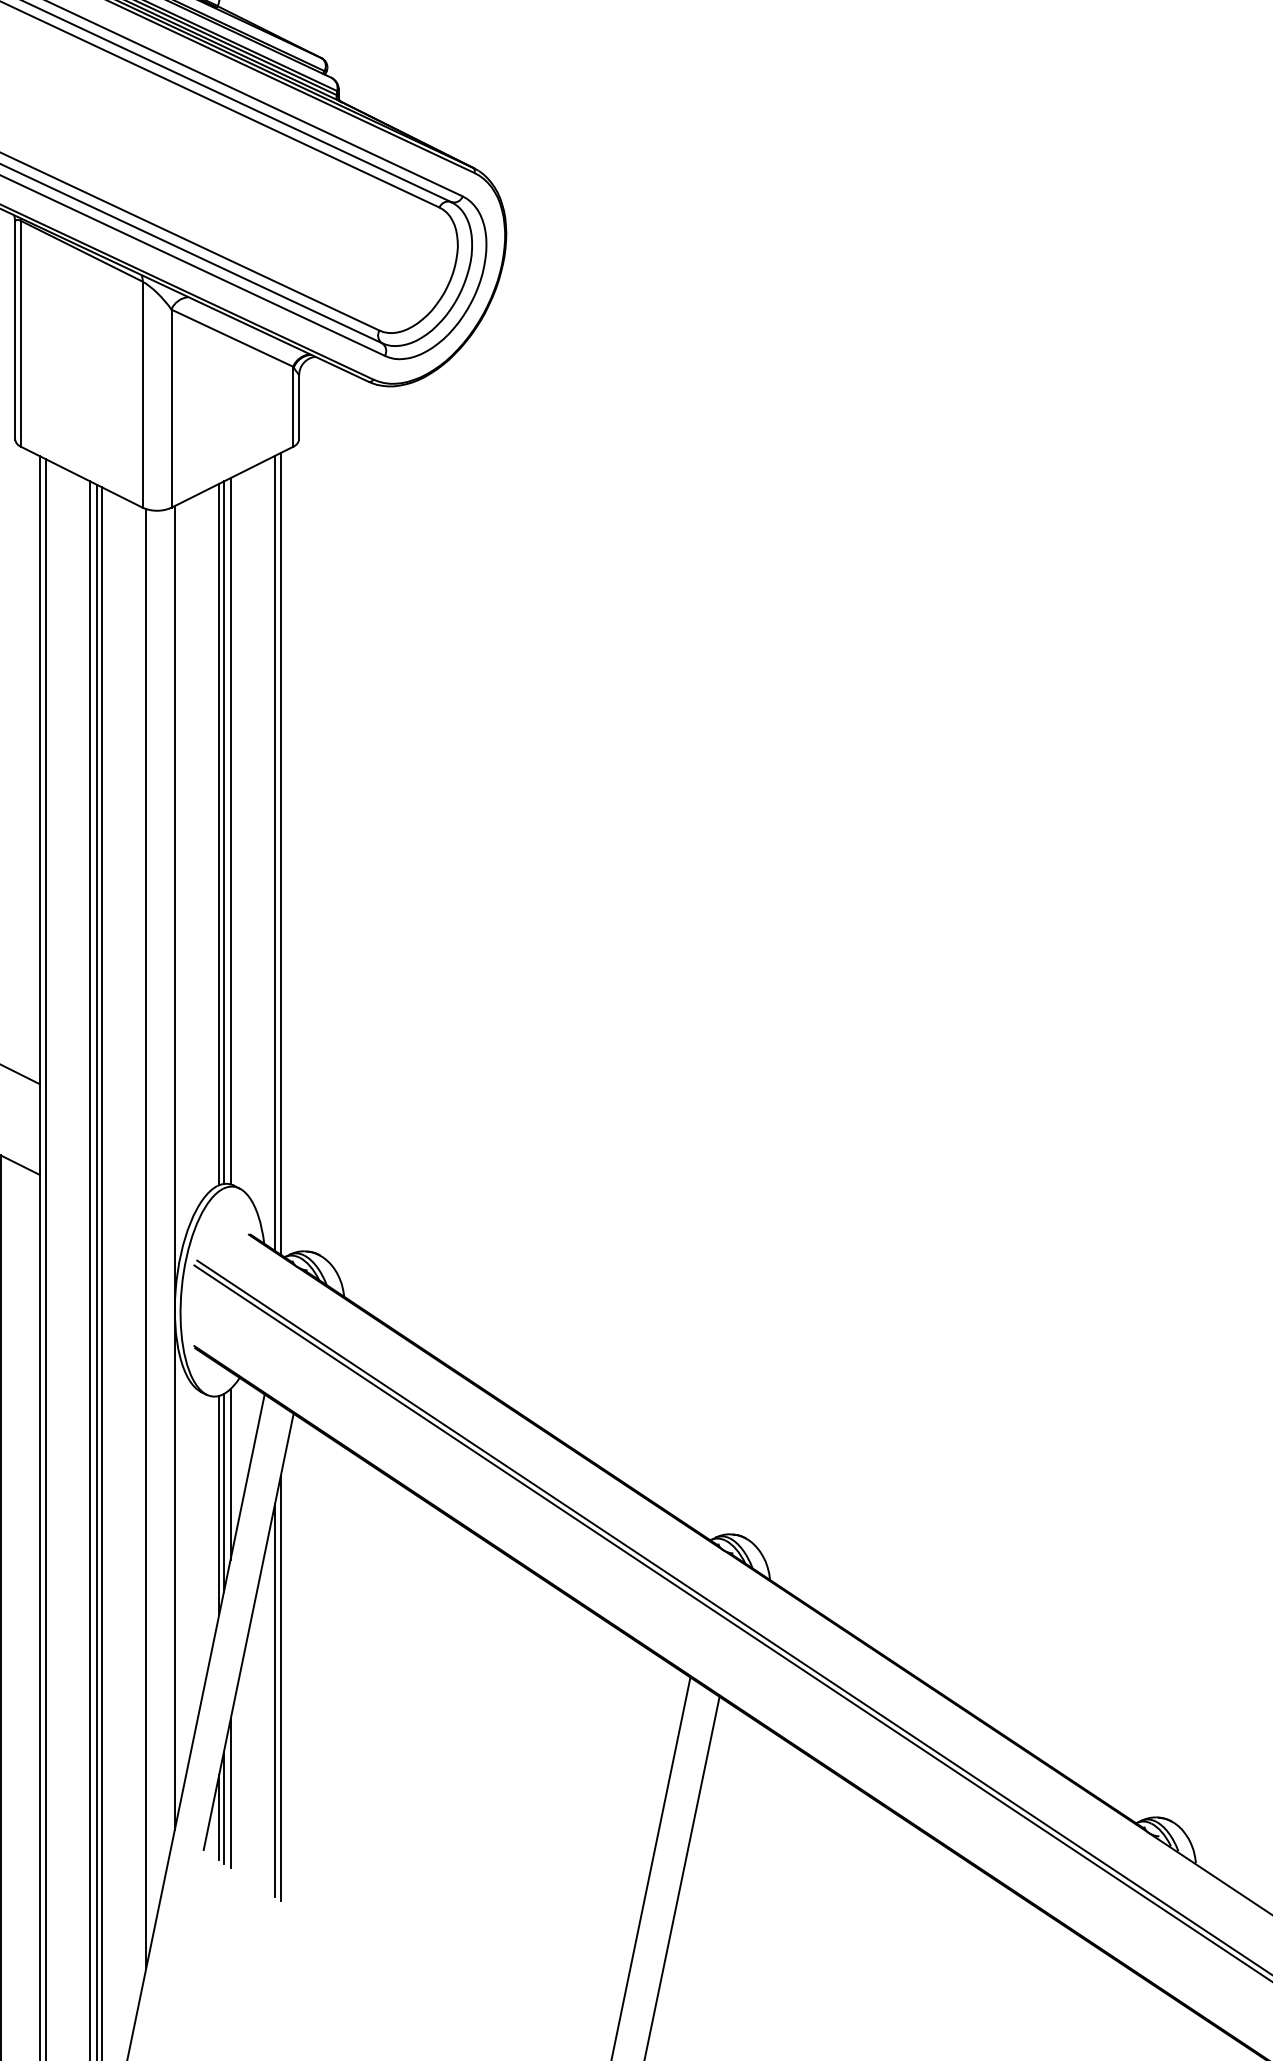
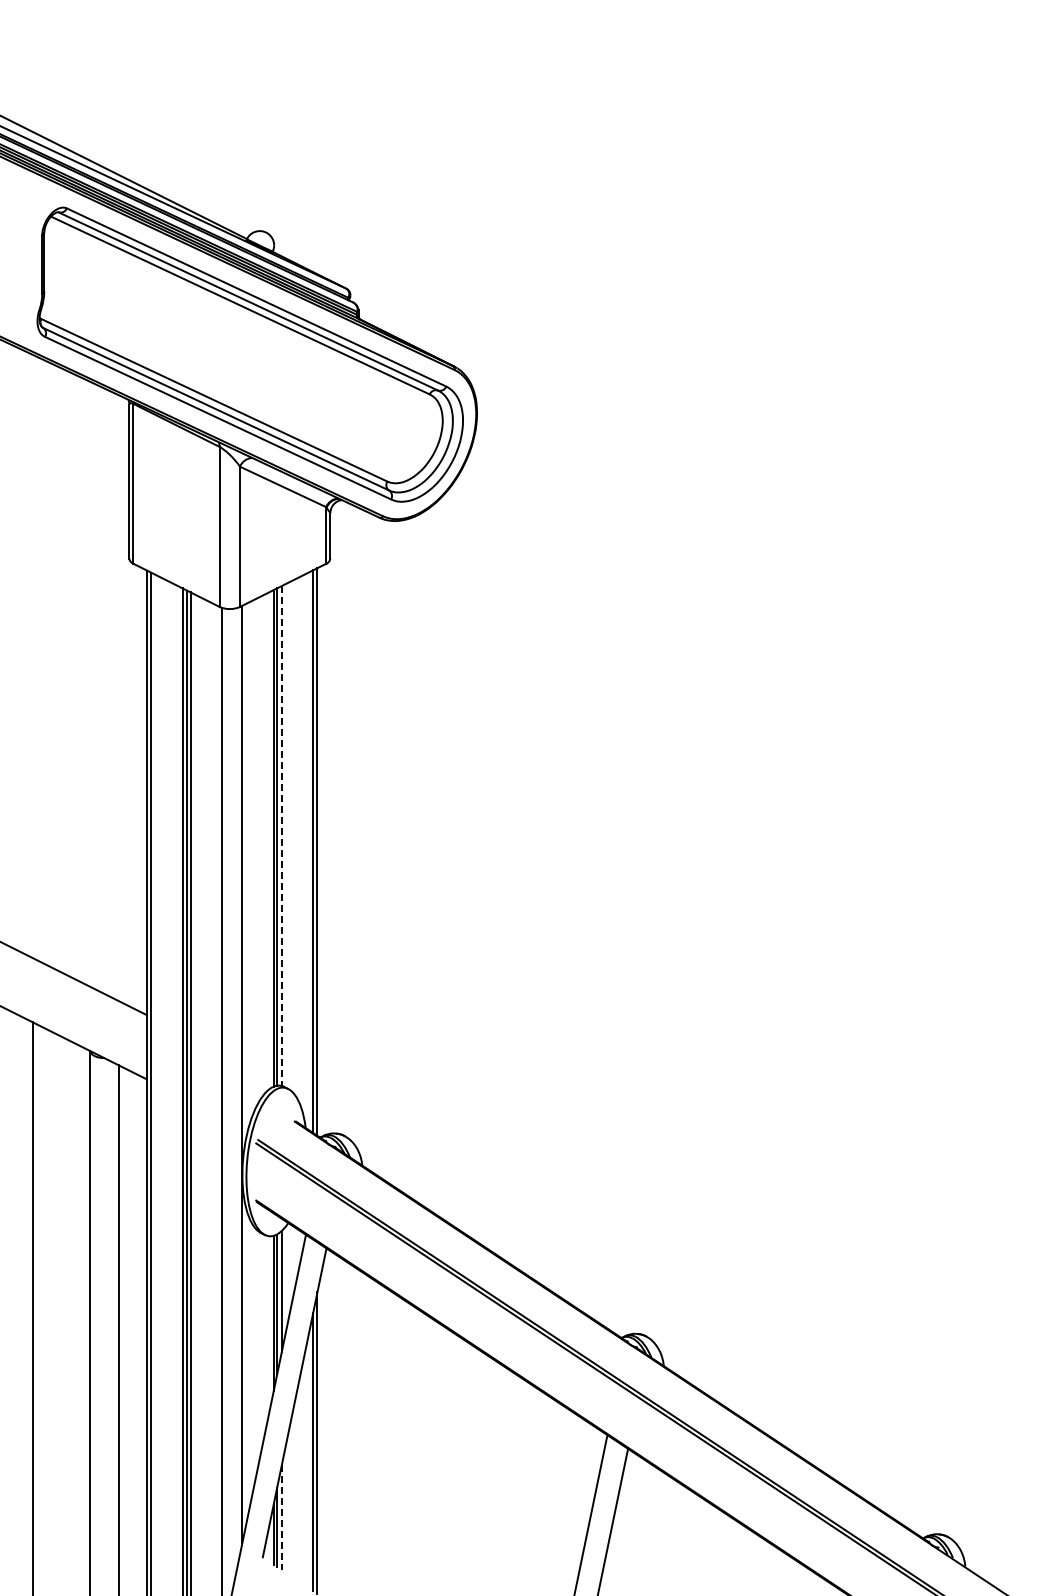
line: (230, 830) -> (281, 835), solid -> dashed
line: (230, 1793) -> (281, 1517), solid -> dashed

